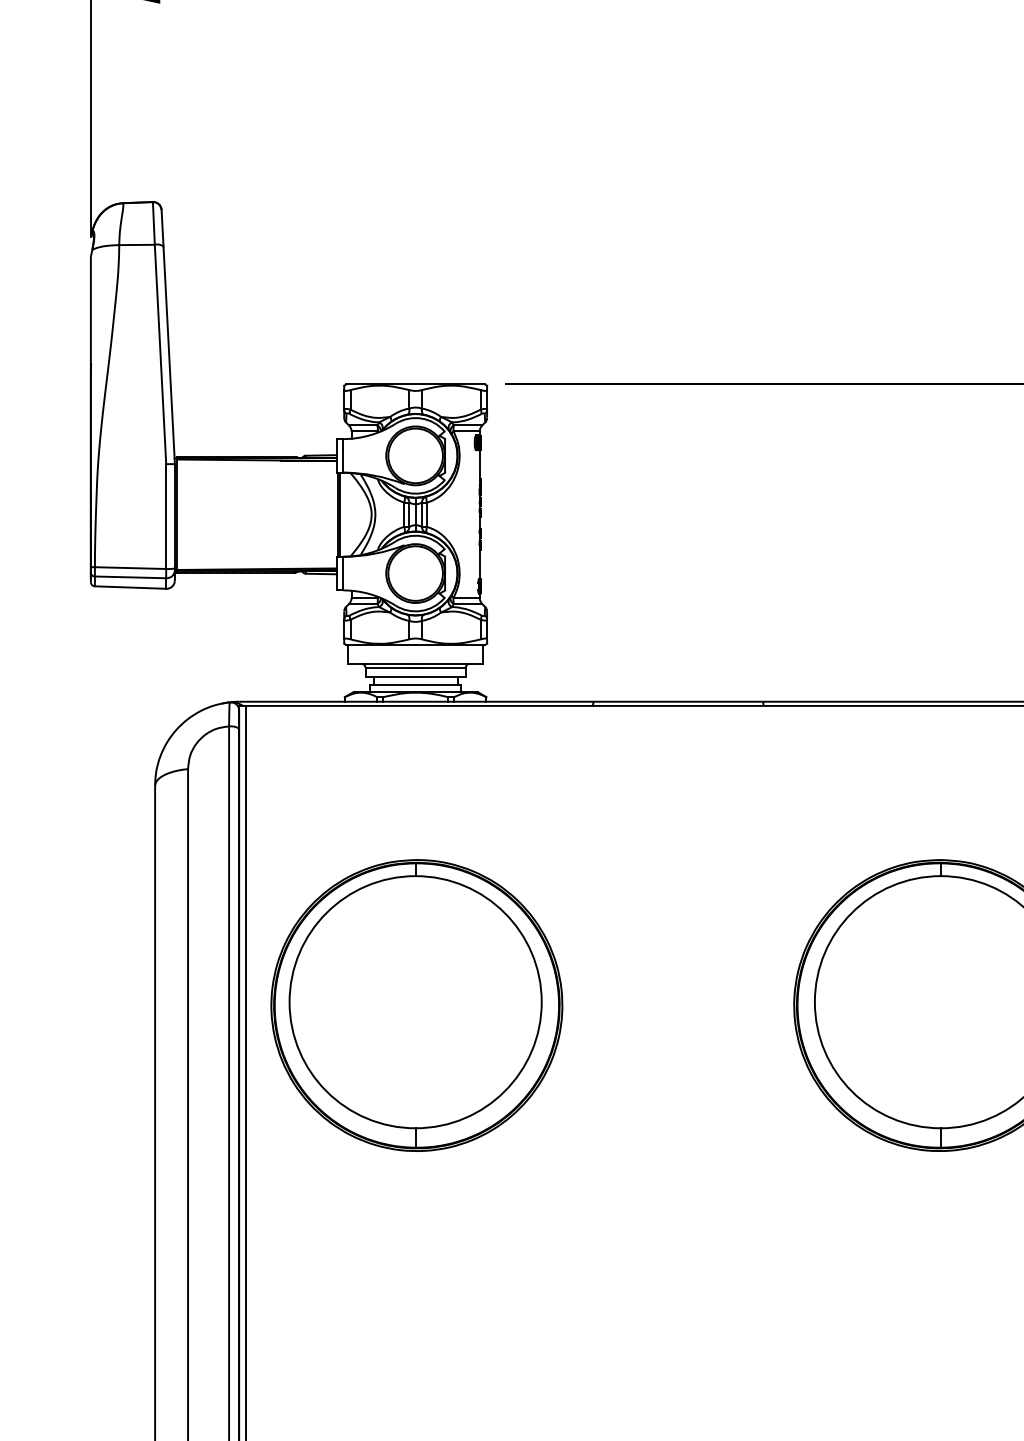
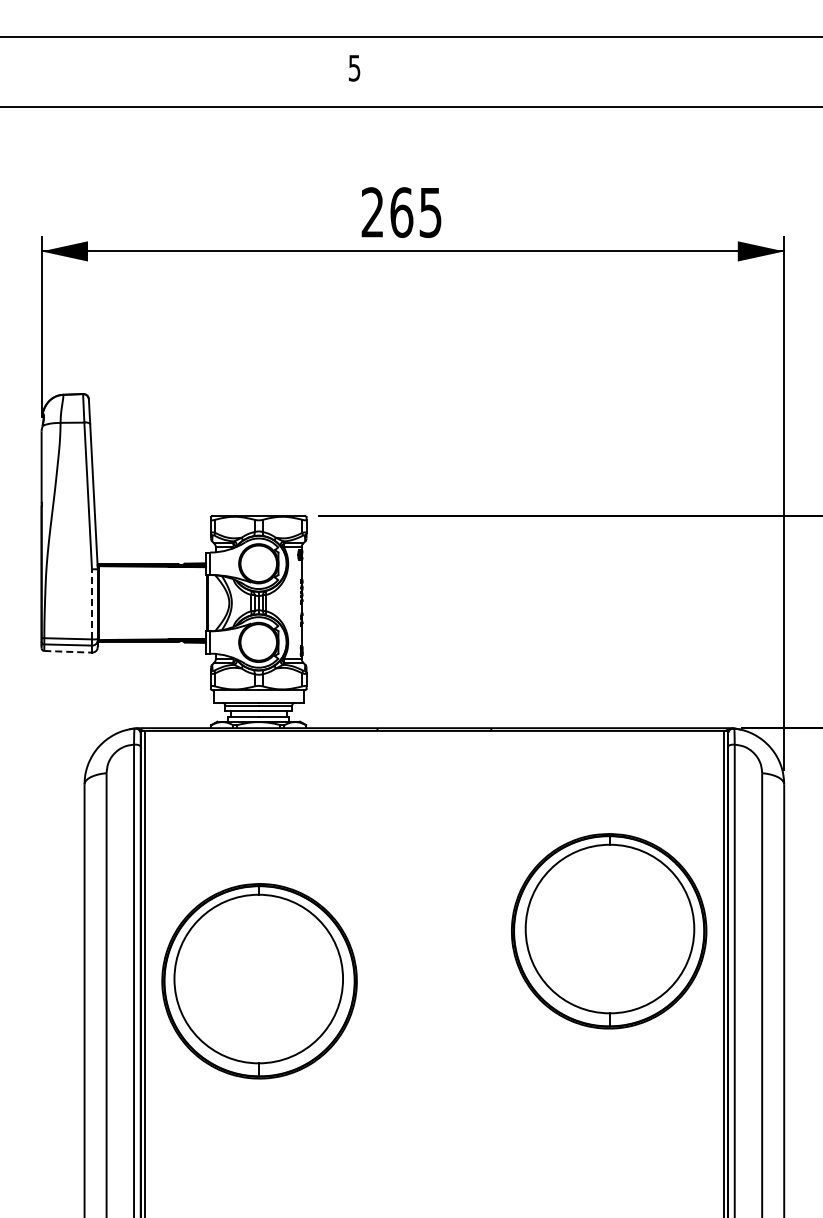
line: (166, 515) -> (92, 603), solid -> dashed
line: (131, 587) -> (68, 651), solid -> dashed
part: (416, 1005) -> (259, 981), moved

